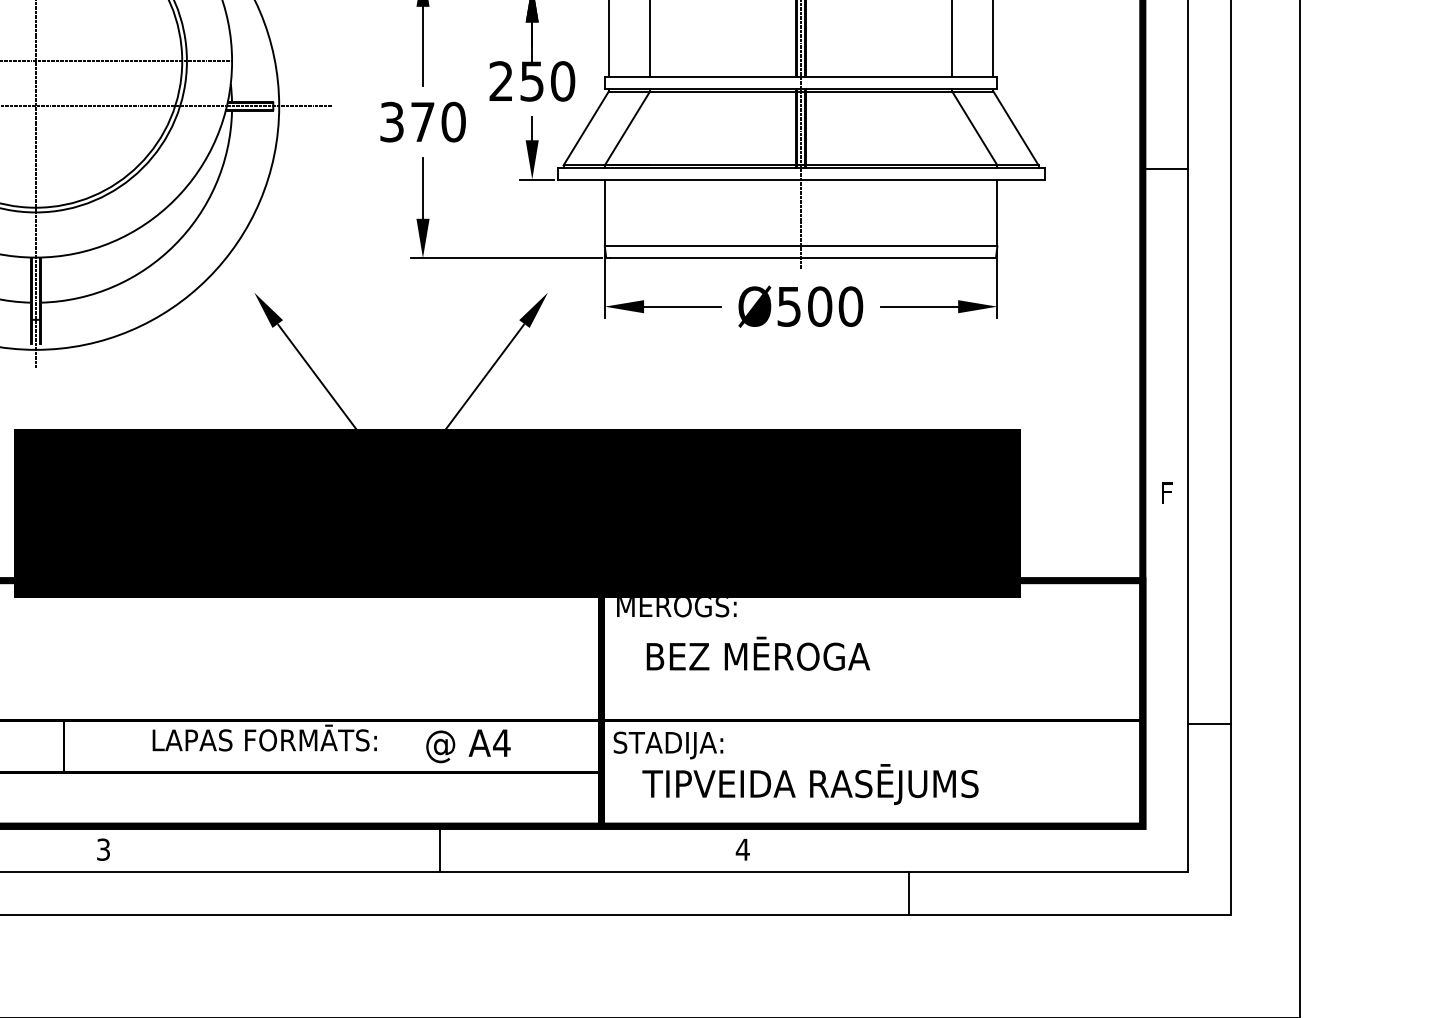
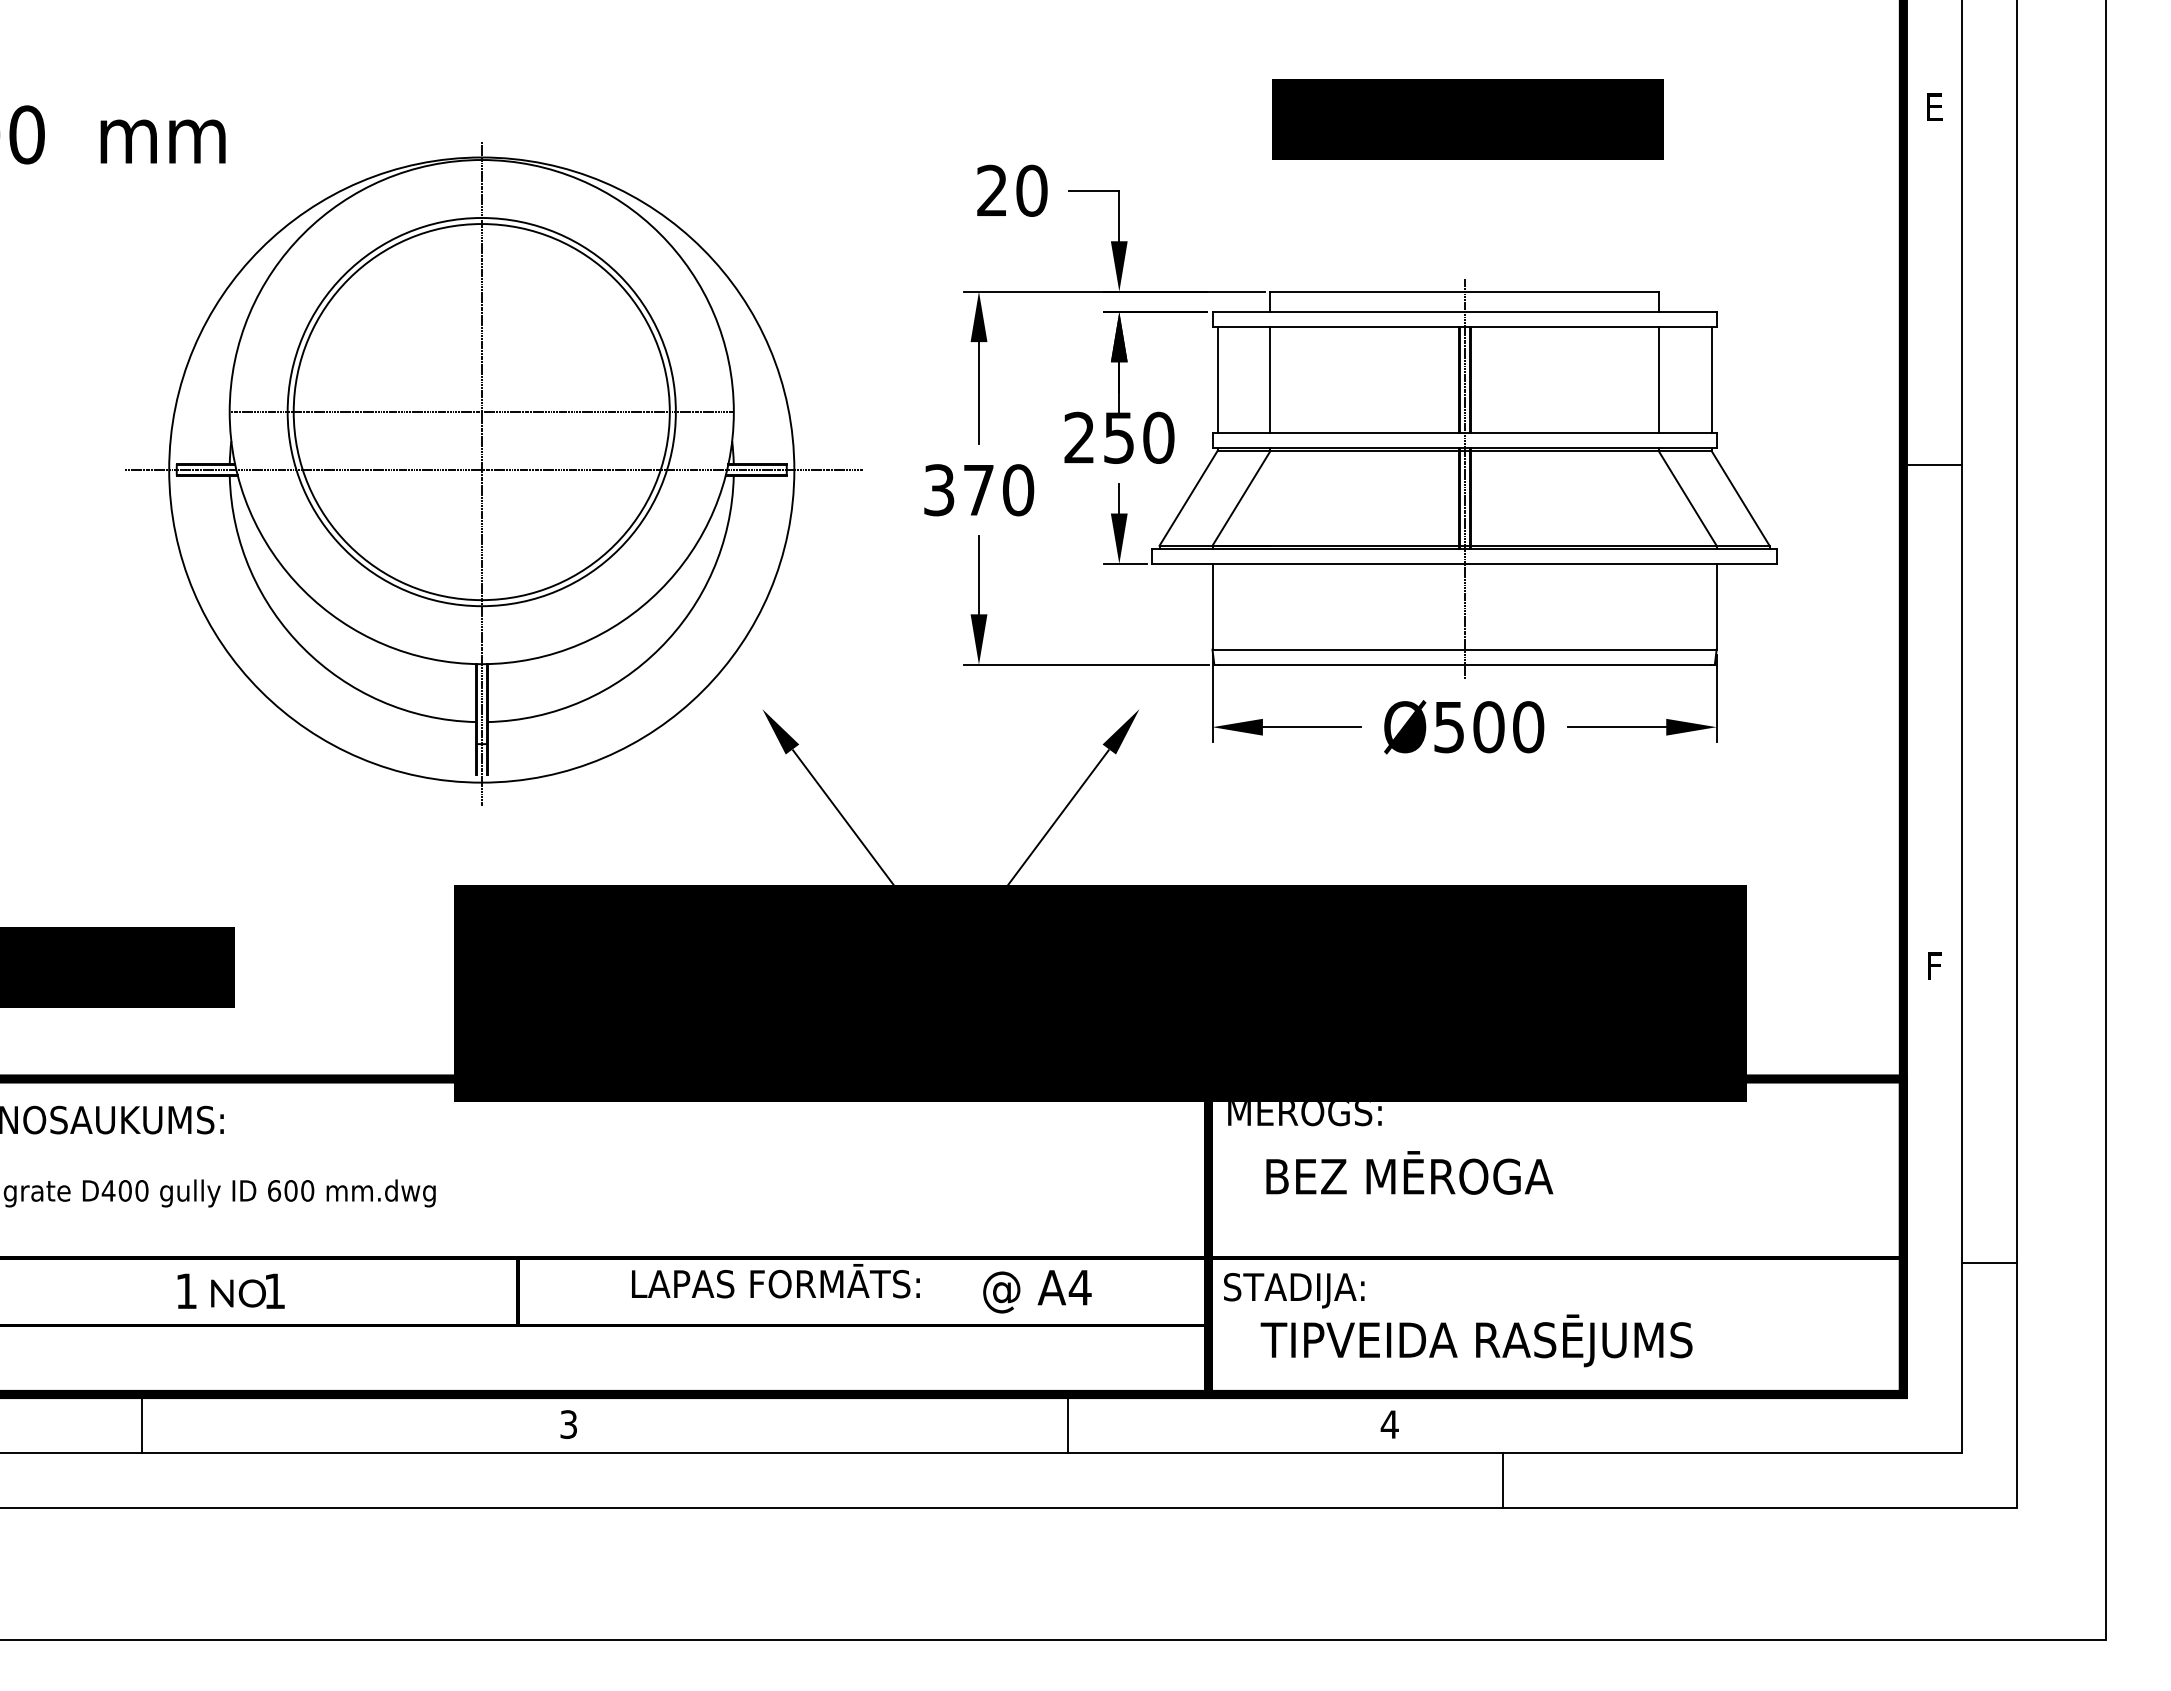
line: (1166, 169) -> (1933, 464), moved
line: (440, 849) -> (1068, 1424), moved
line: (908, 893) -> (1502, 1480), moved

